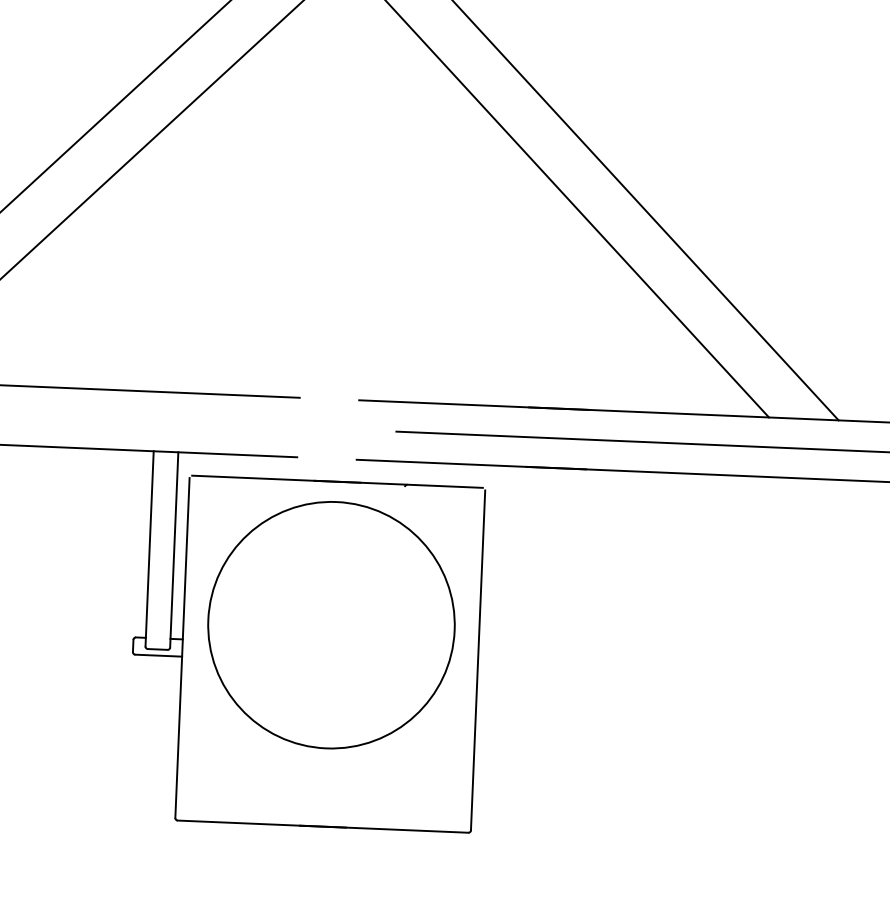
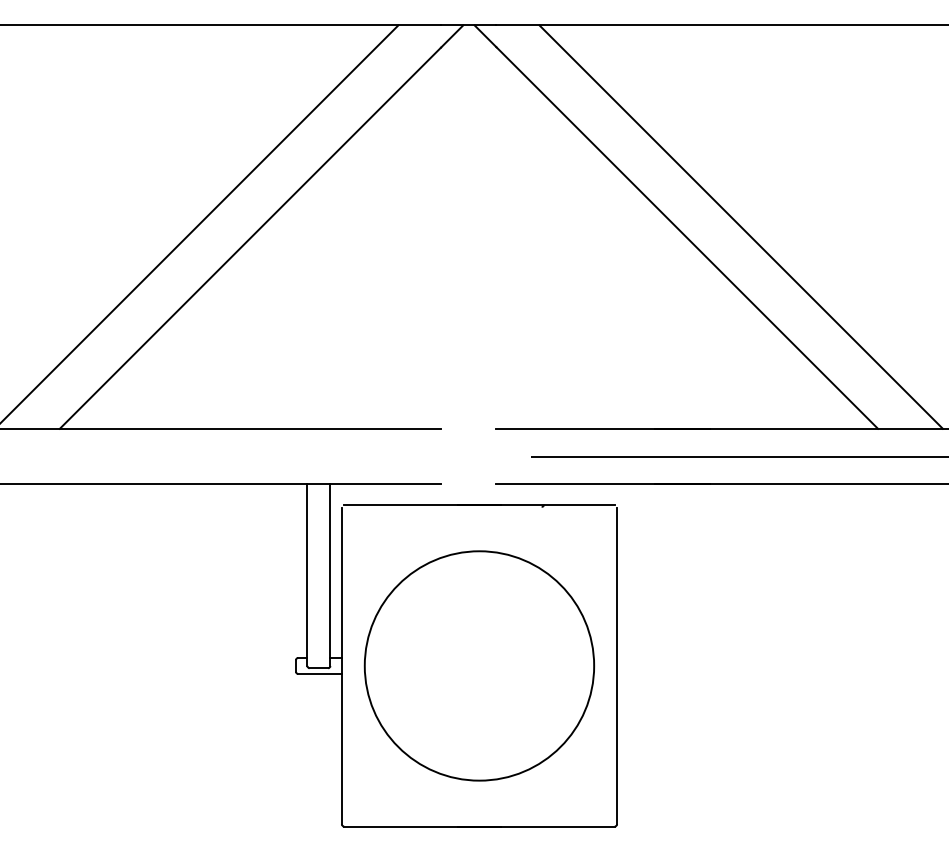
circle: (331, 624) -> (479, 665), moved

